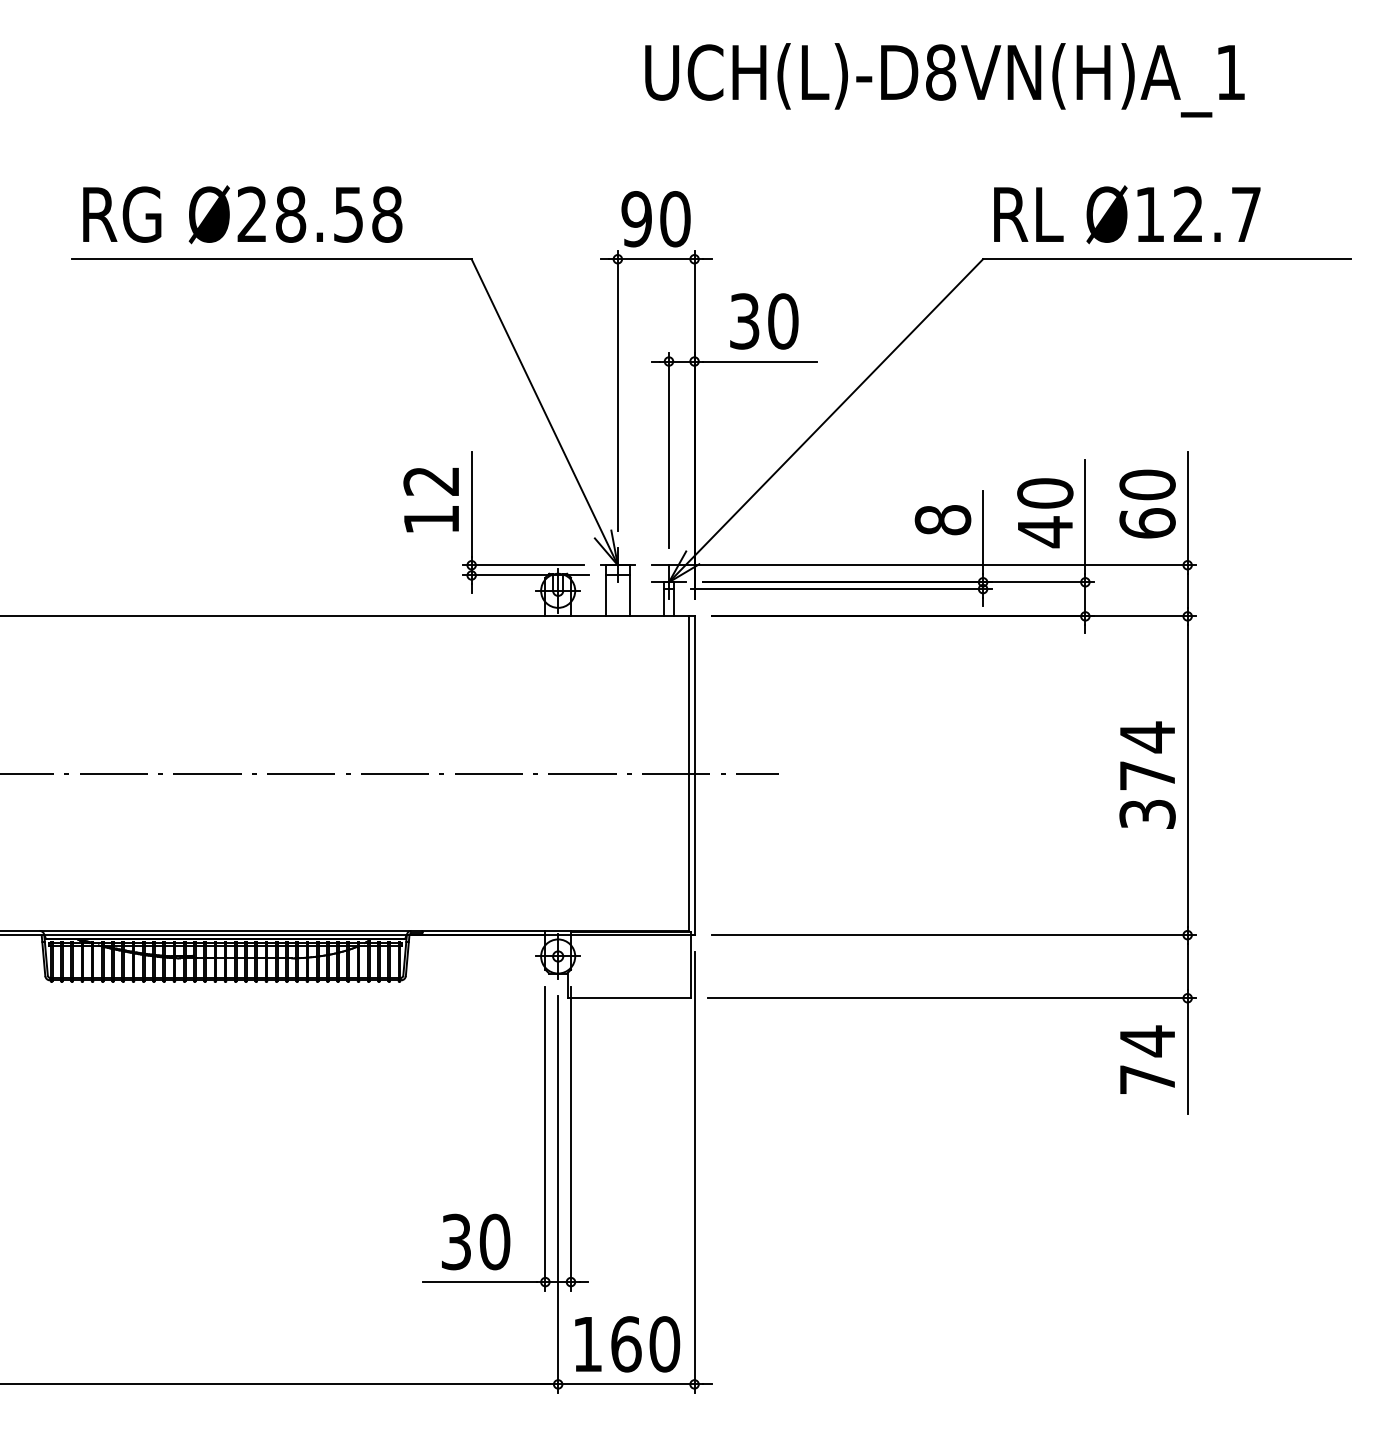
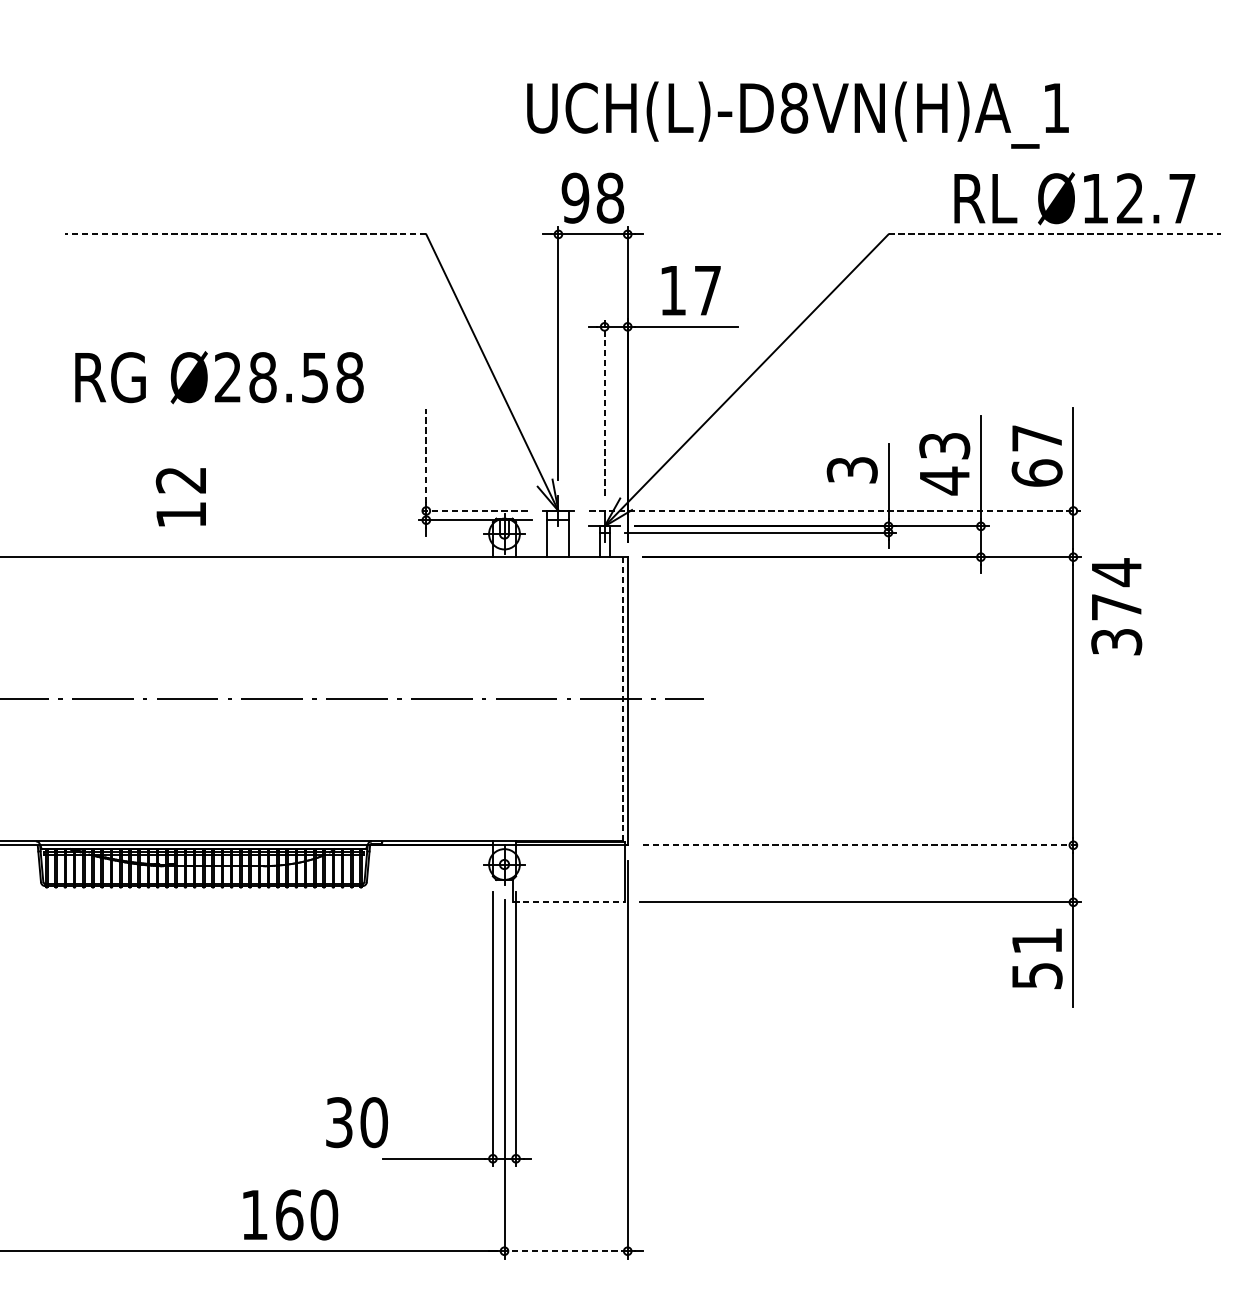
text: (944, 80) -> (797, 115), moved
text: (242, 214) -> (219, 377), moved
text: (1127, 214) -> (1075, 198), moved
text: (675, 219) -> (610, 198), 90 -> 98
line: (272, 259) -> (246, 234), solid -> dashed
line: (1167, 259) -> (1055, 234), solid -> dashed
text: (764, 321) -> (690, 290), 30 -> 17
line: (668, 450) -> (604, 407), solid -> dashed
text: (1147, 484) -> (1037, 437), 60 -> 67
text: (1045, 493) -> (944, 446), 40 -> 43
text: (430, 500) -> (180, 497), moved
line: (471, 504) -> (426, 456), solid -> dashed
text: (942, 520) -> (851, 470), 8 -> 3
line: (522, 565) -> (472, 511), solid -> dashed
line: (924, 565) -> (835, 511), solid -> dashed
line: (689, 773) -> (623, 699), solid -> dashed
text: (1147, 774) -> (1116, 606), moved
line: (954, 935) -> (862, 845), solid -> dashed
line: (629, 998) -> (568, 902), solid -> dashed
text: (1147, 1059) -> (1037, 957), 74 -> 51
text: (476, 1241) -> (357, 1122), moved
text: (627, 1344) -> (290, 1215), moved
line: (625, 1384) -> (565, 1251), solid -> dashed

